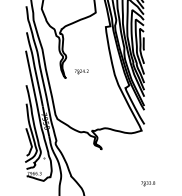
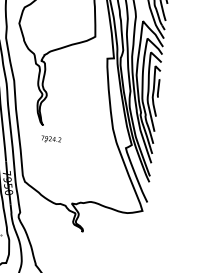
part: (81, 71) -> (51, 139), moved

